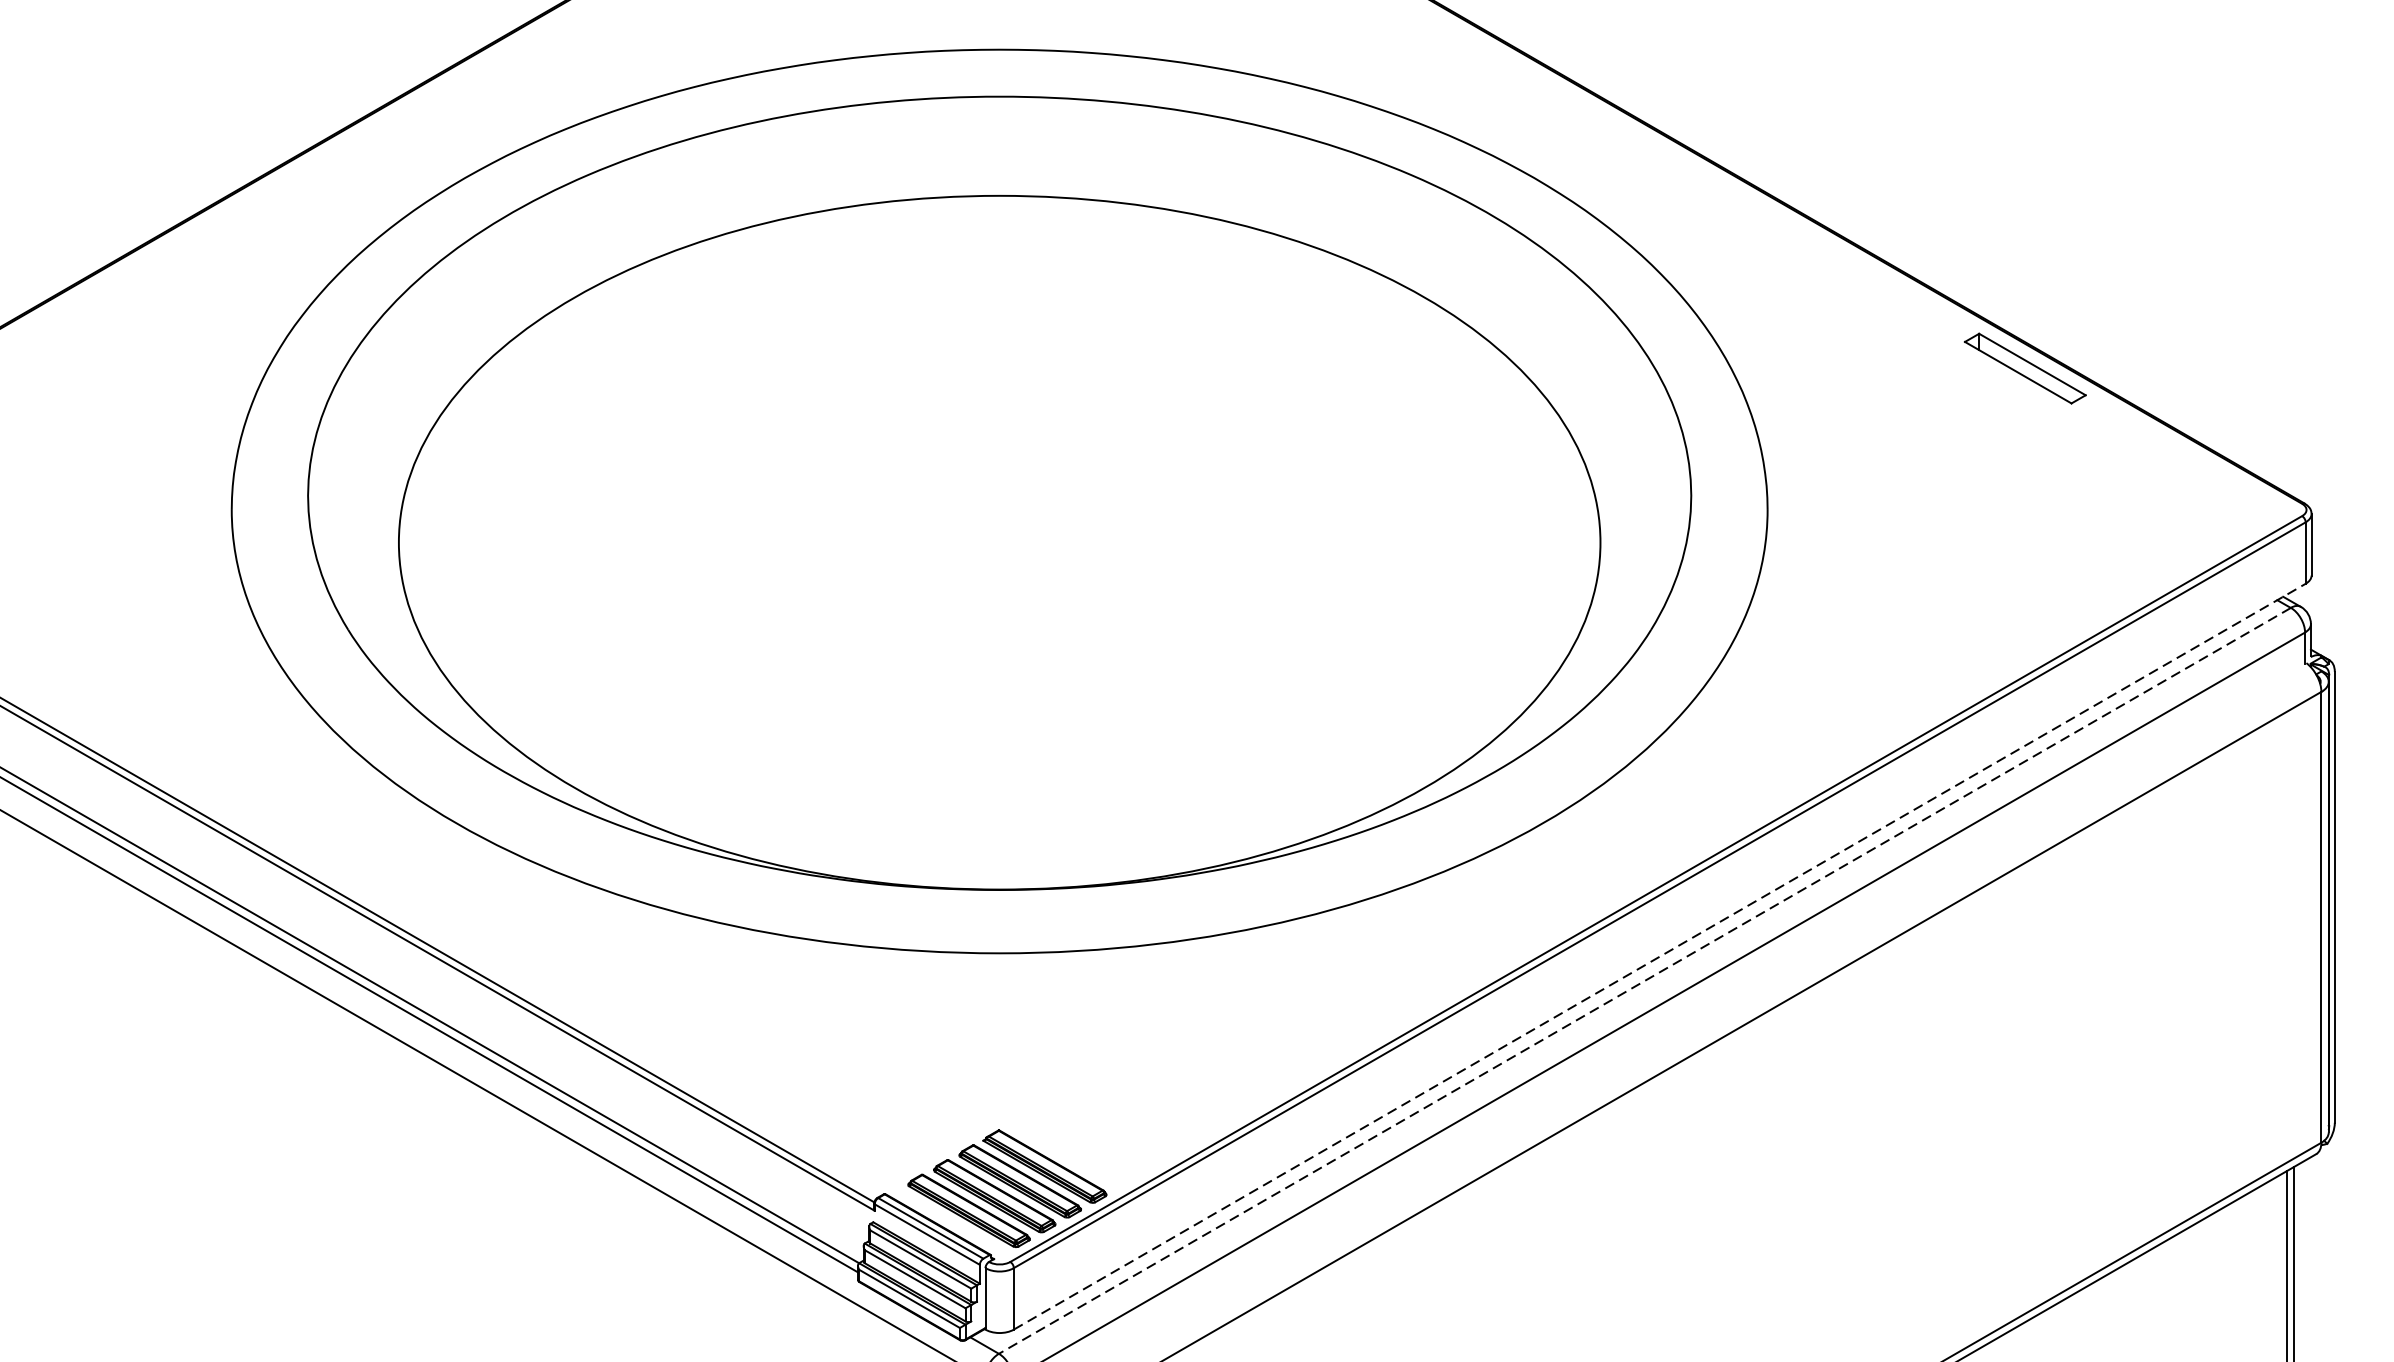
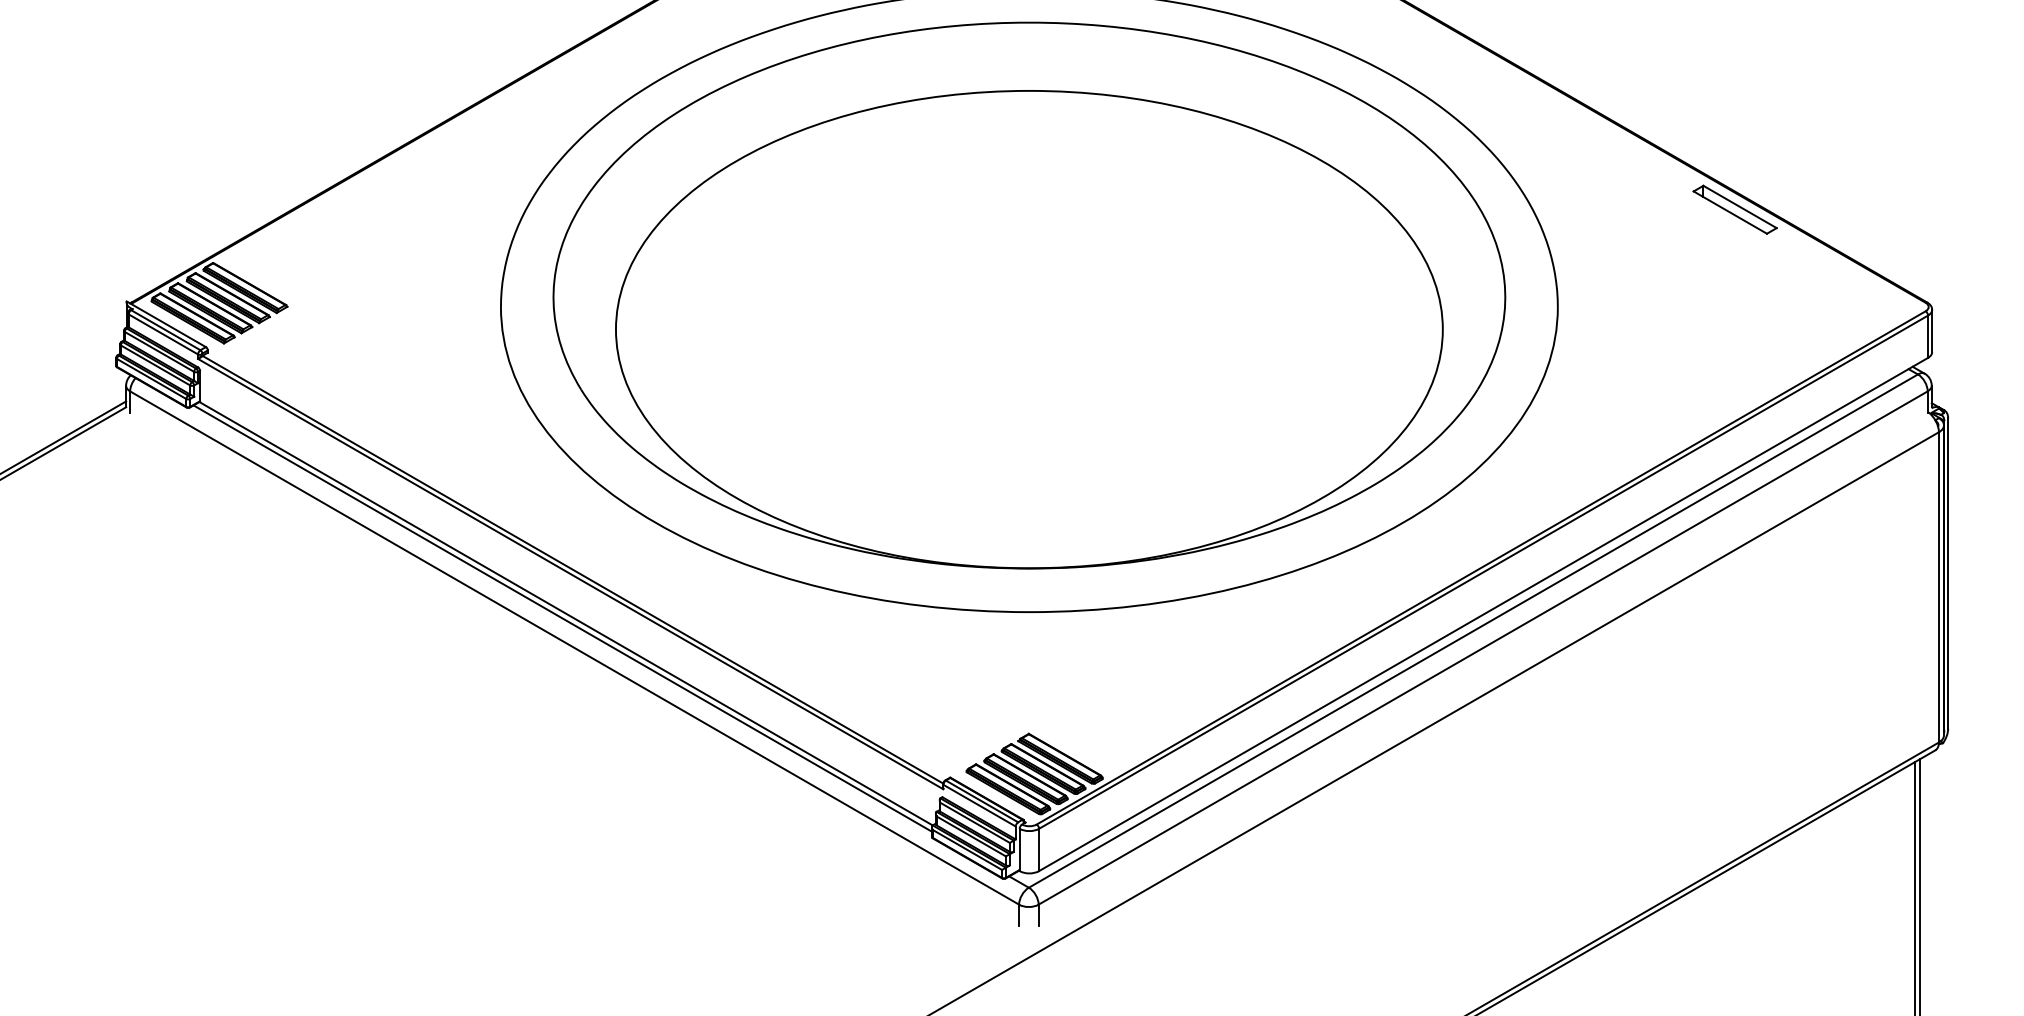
line: (1661, 956) -> (1484, 614), dashed -> solid
line: (1643, 981) -> (1472, 631), dashed -> solid

